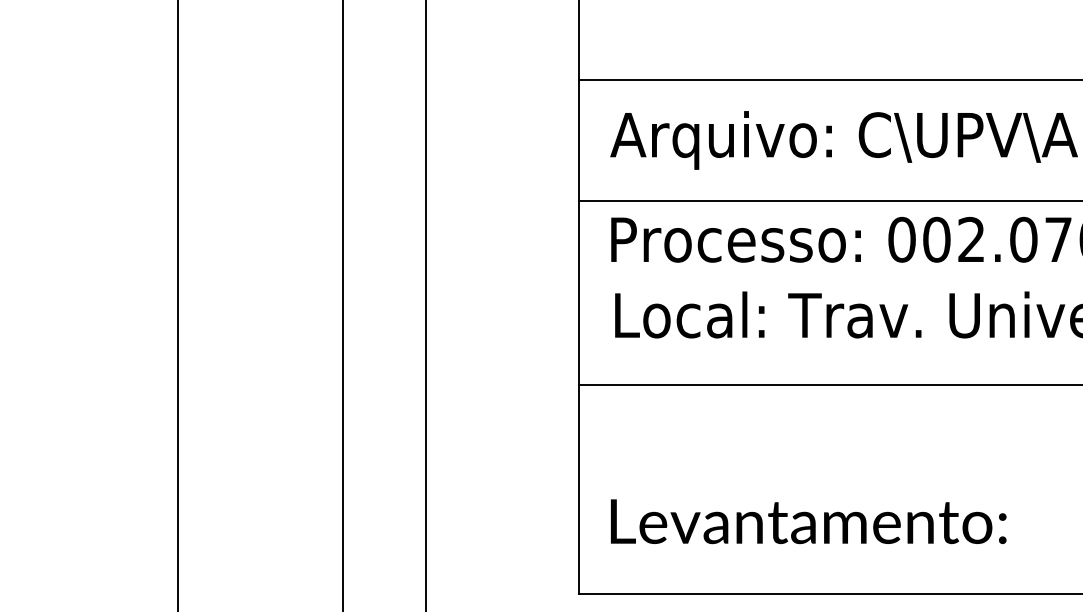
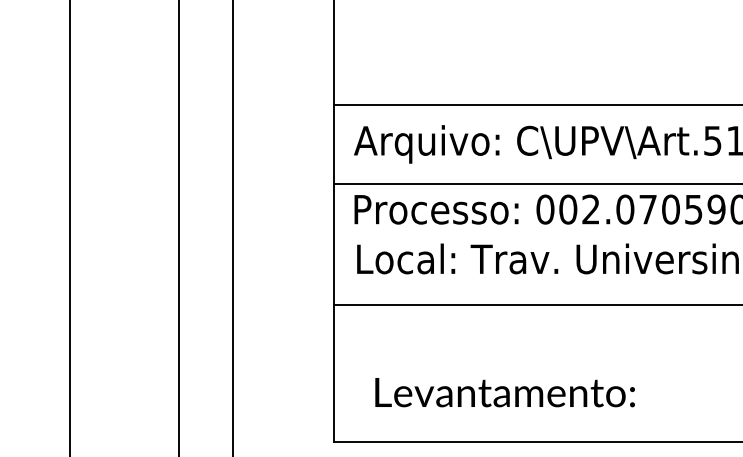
text: (807, 521) -> (504, 392), moved

